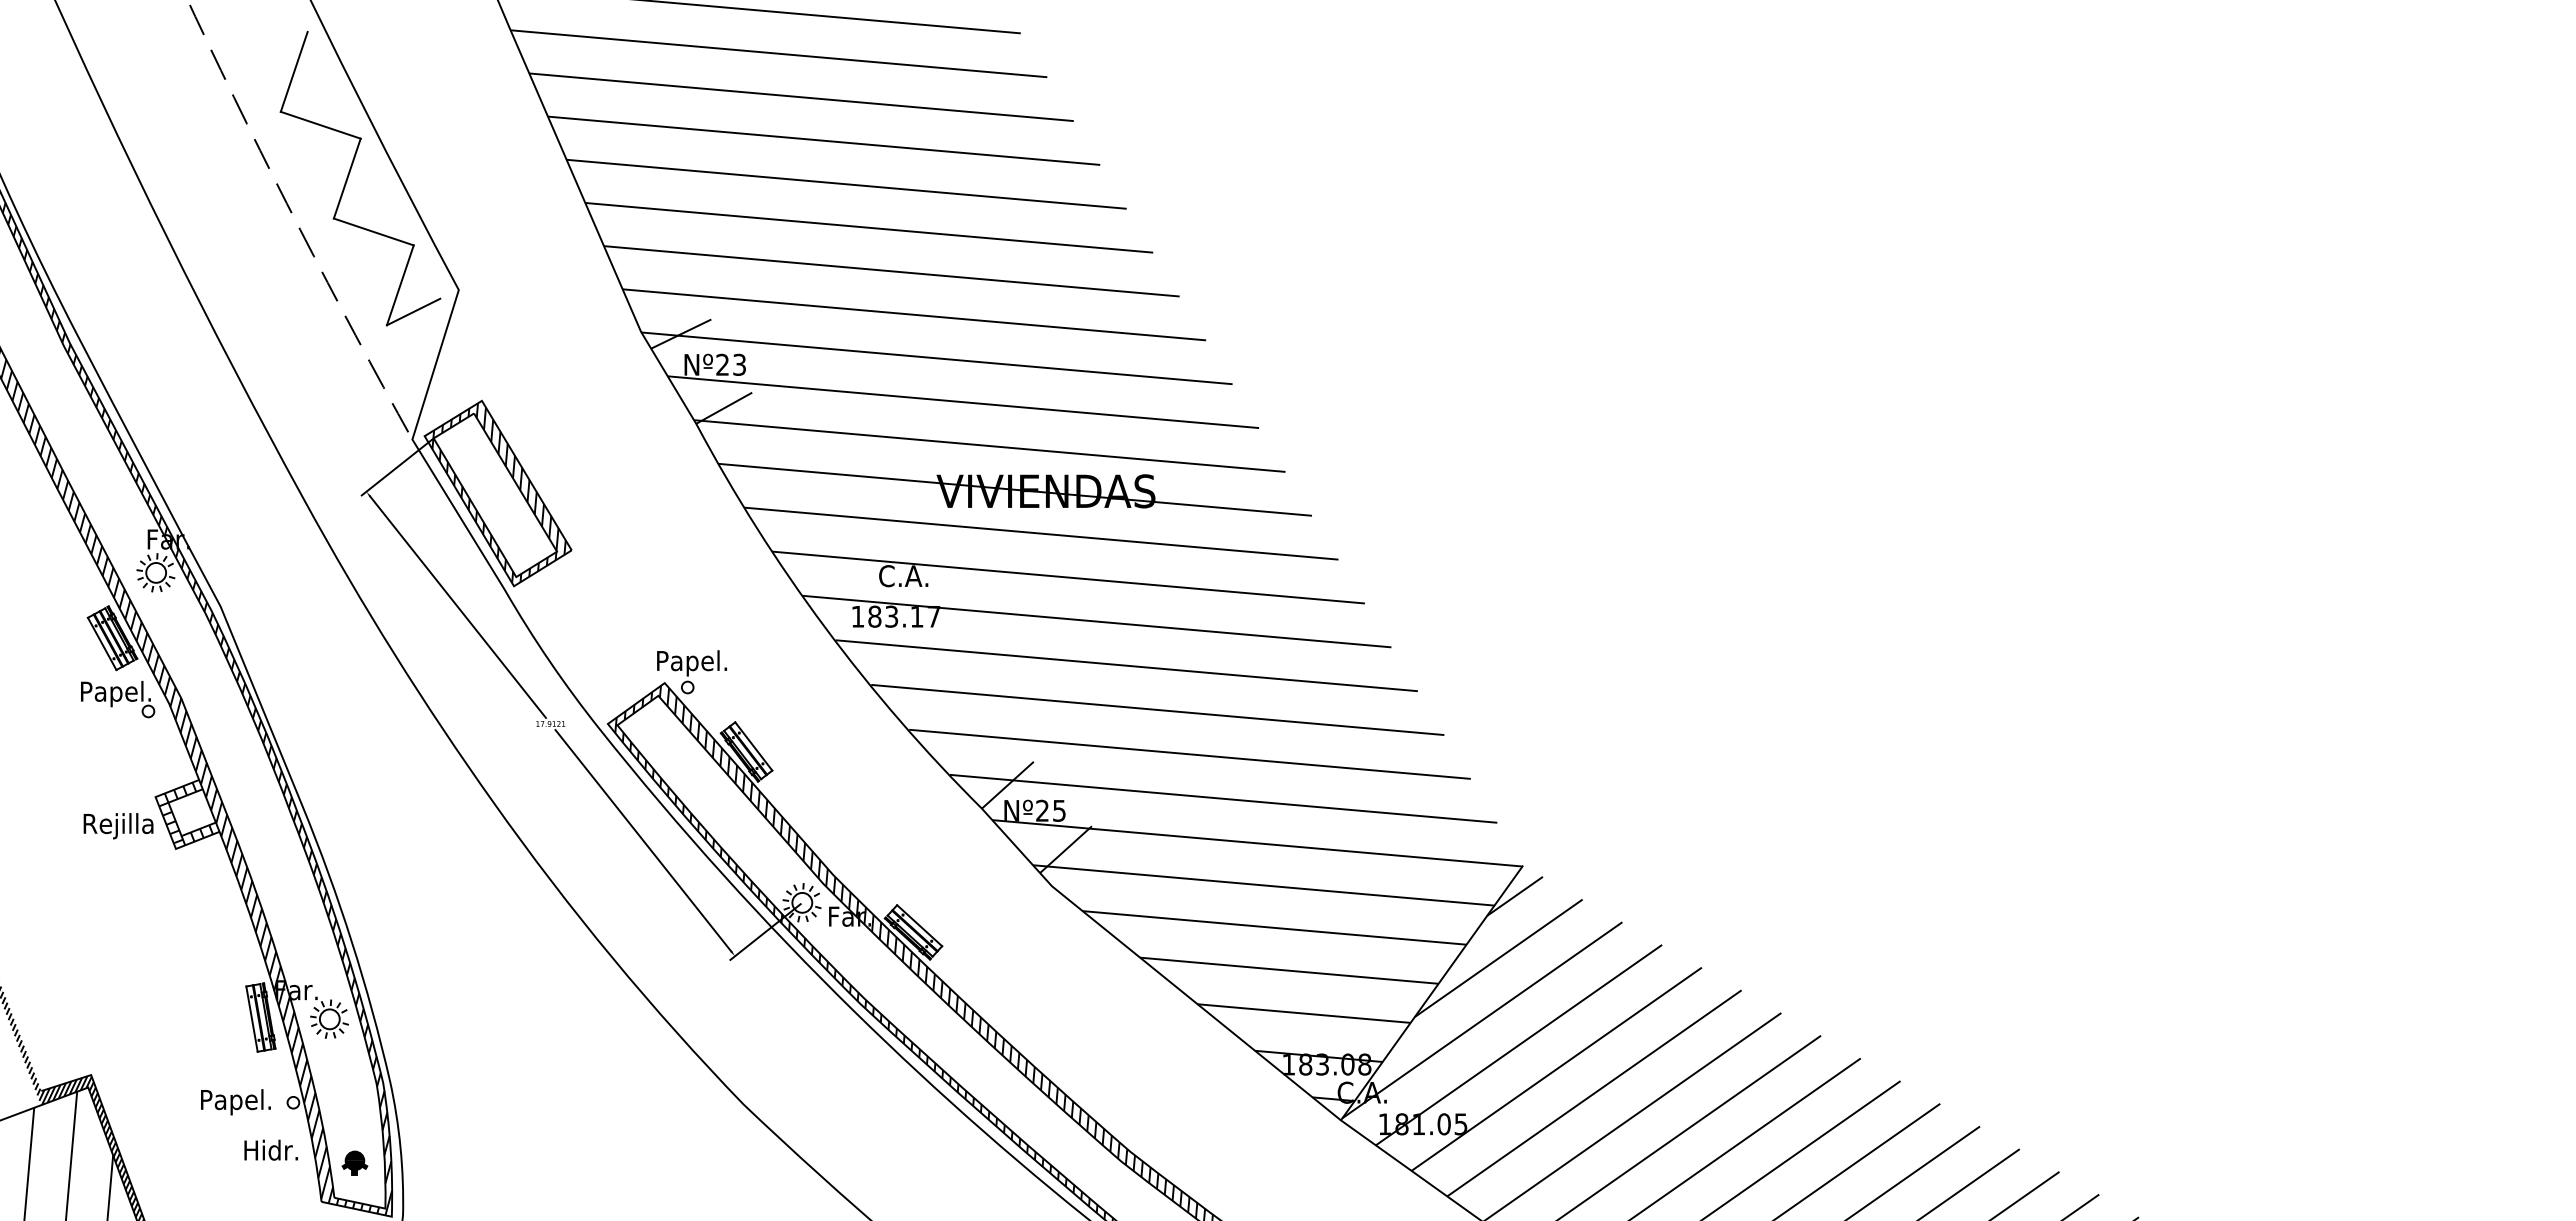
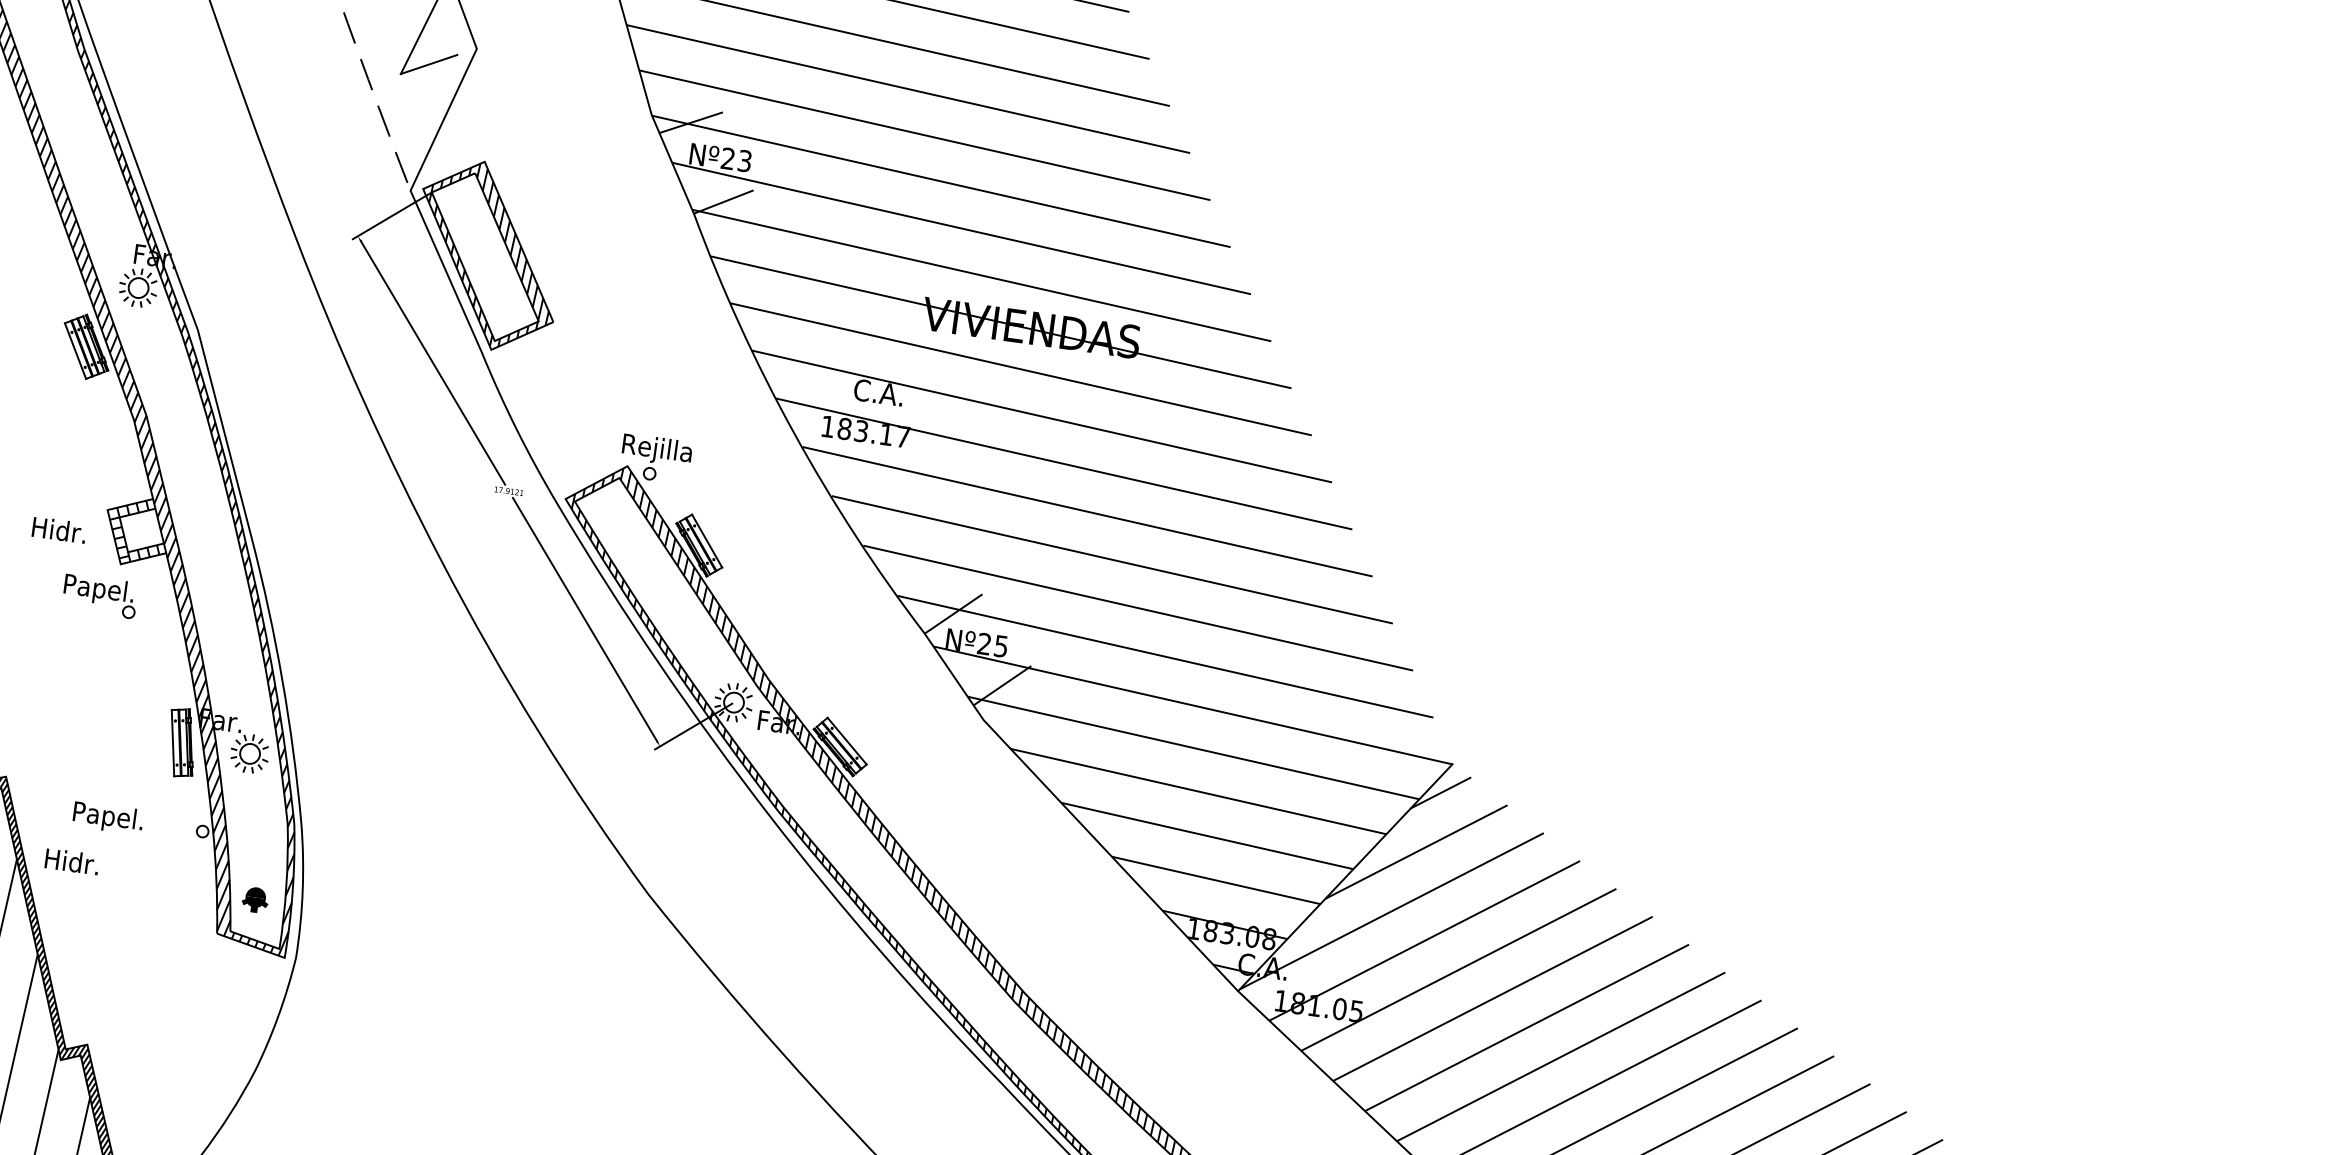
text: (693, 663) -> (658, 450), Papel. -> Rejilla
part: (118, 699) -> (100, 596), moved
text: (119, 826) -> (67, 534), Rejilla -> Hidr.
text: (235, 1102) -> (107, 818), moved
text: (270, 1149) -> (71, 860), moved

